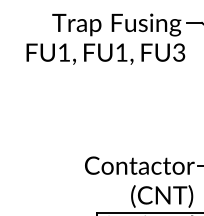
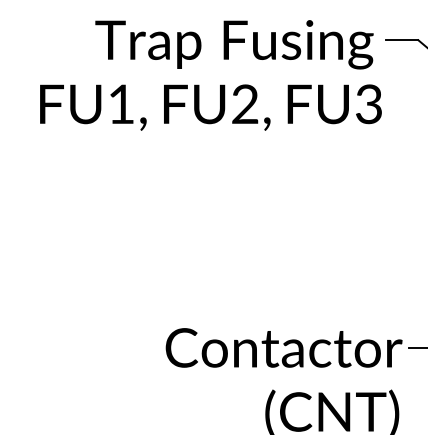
text: (121, 52) -> (244, 103), FU1, -> FU2,

